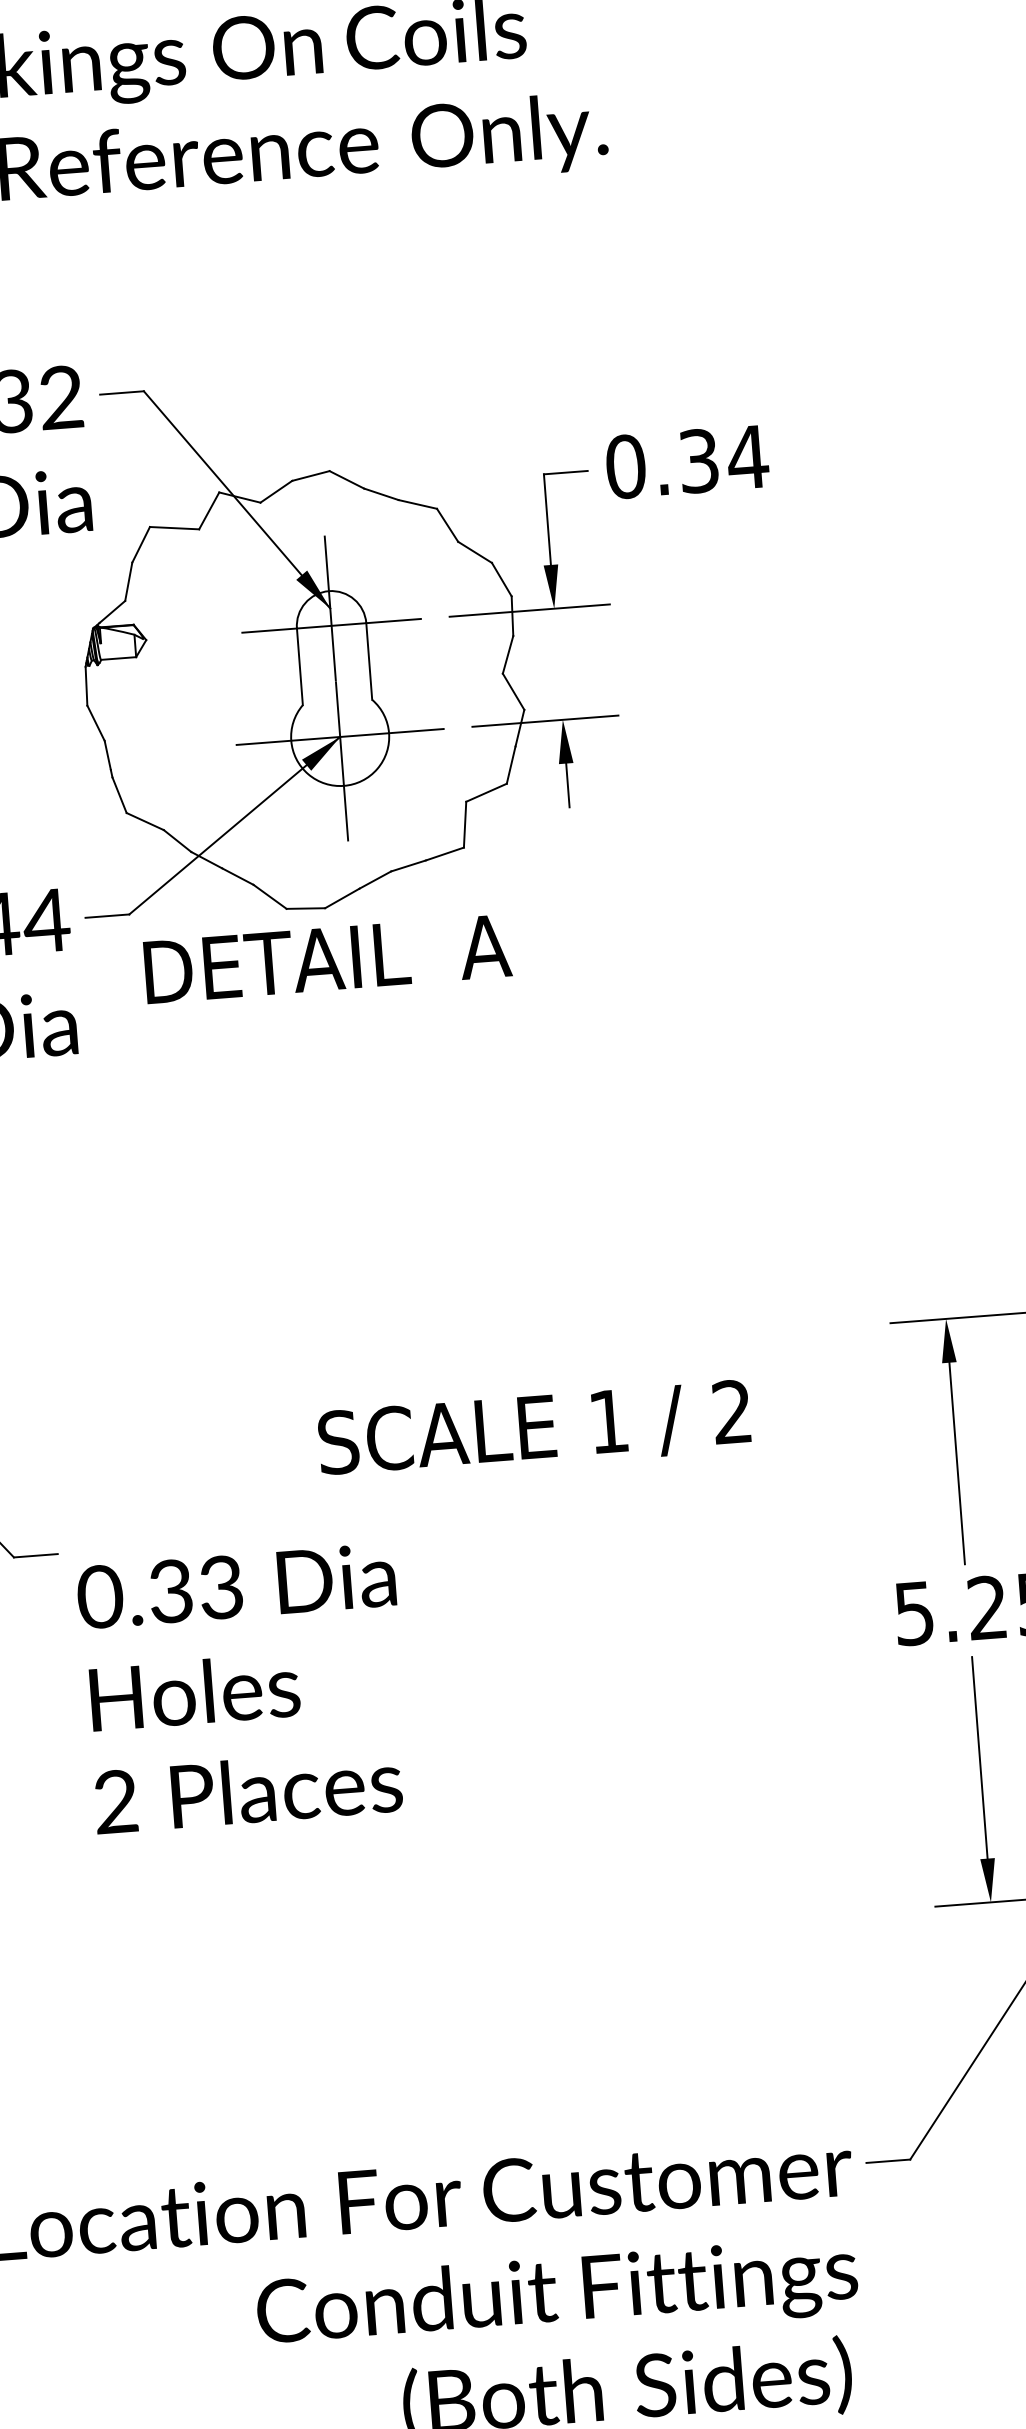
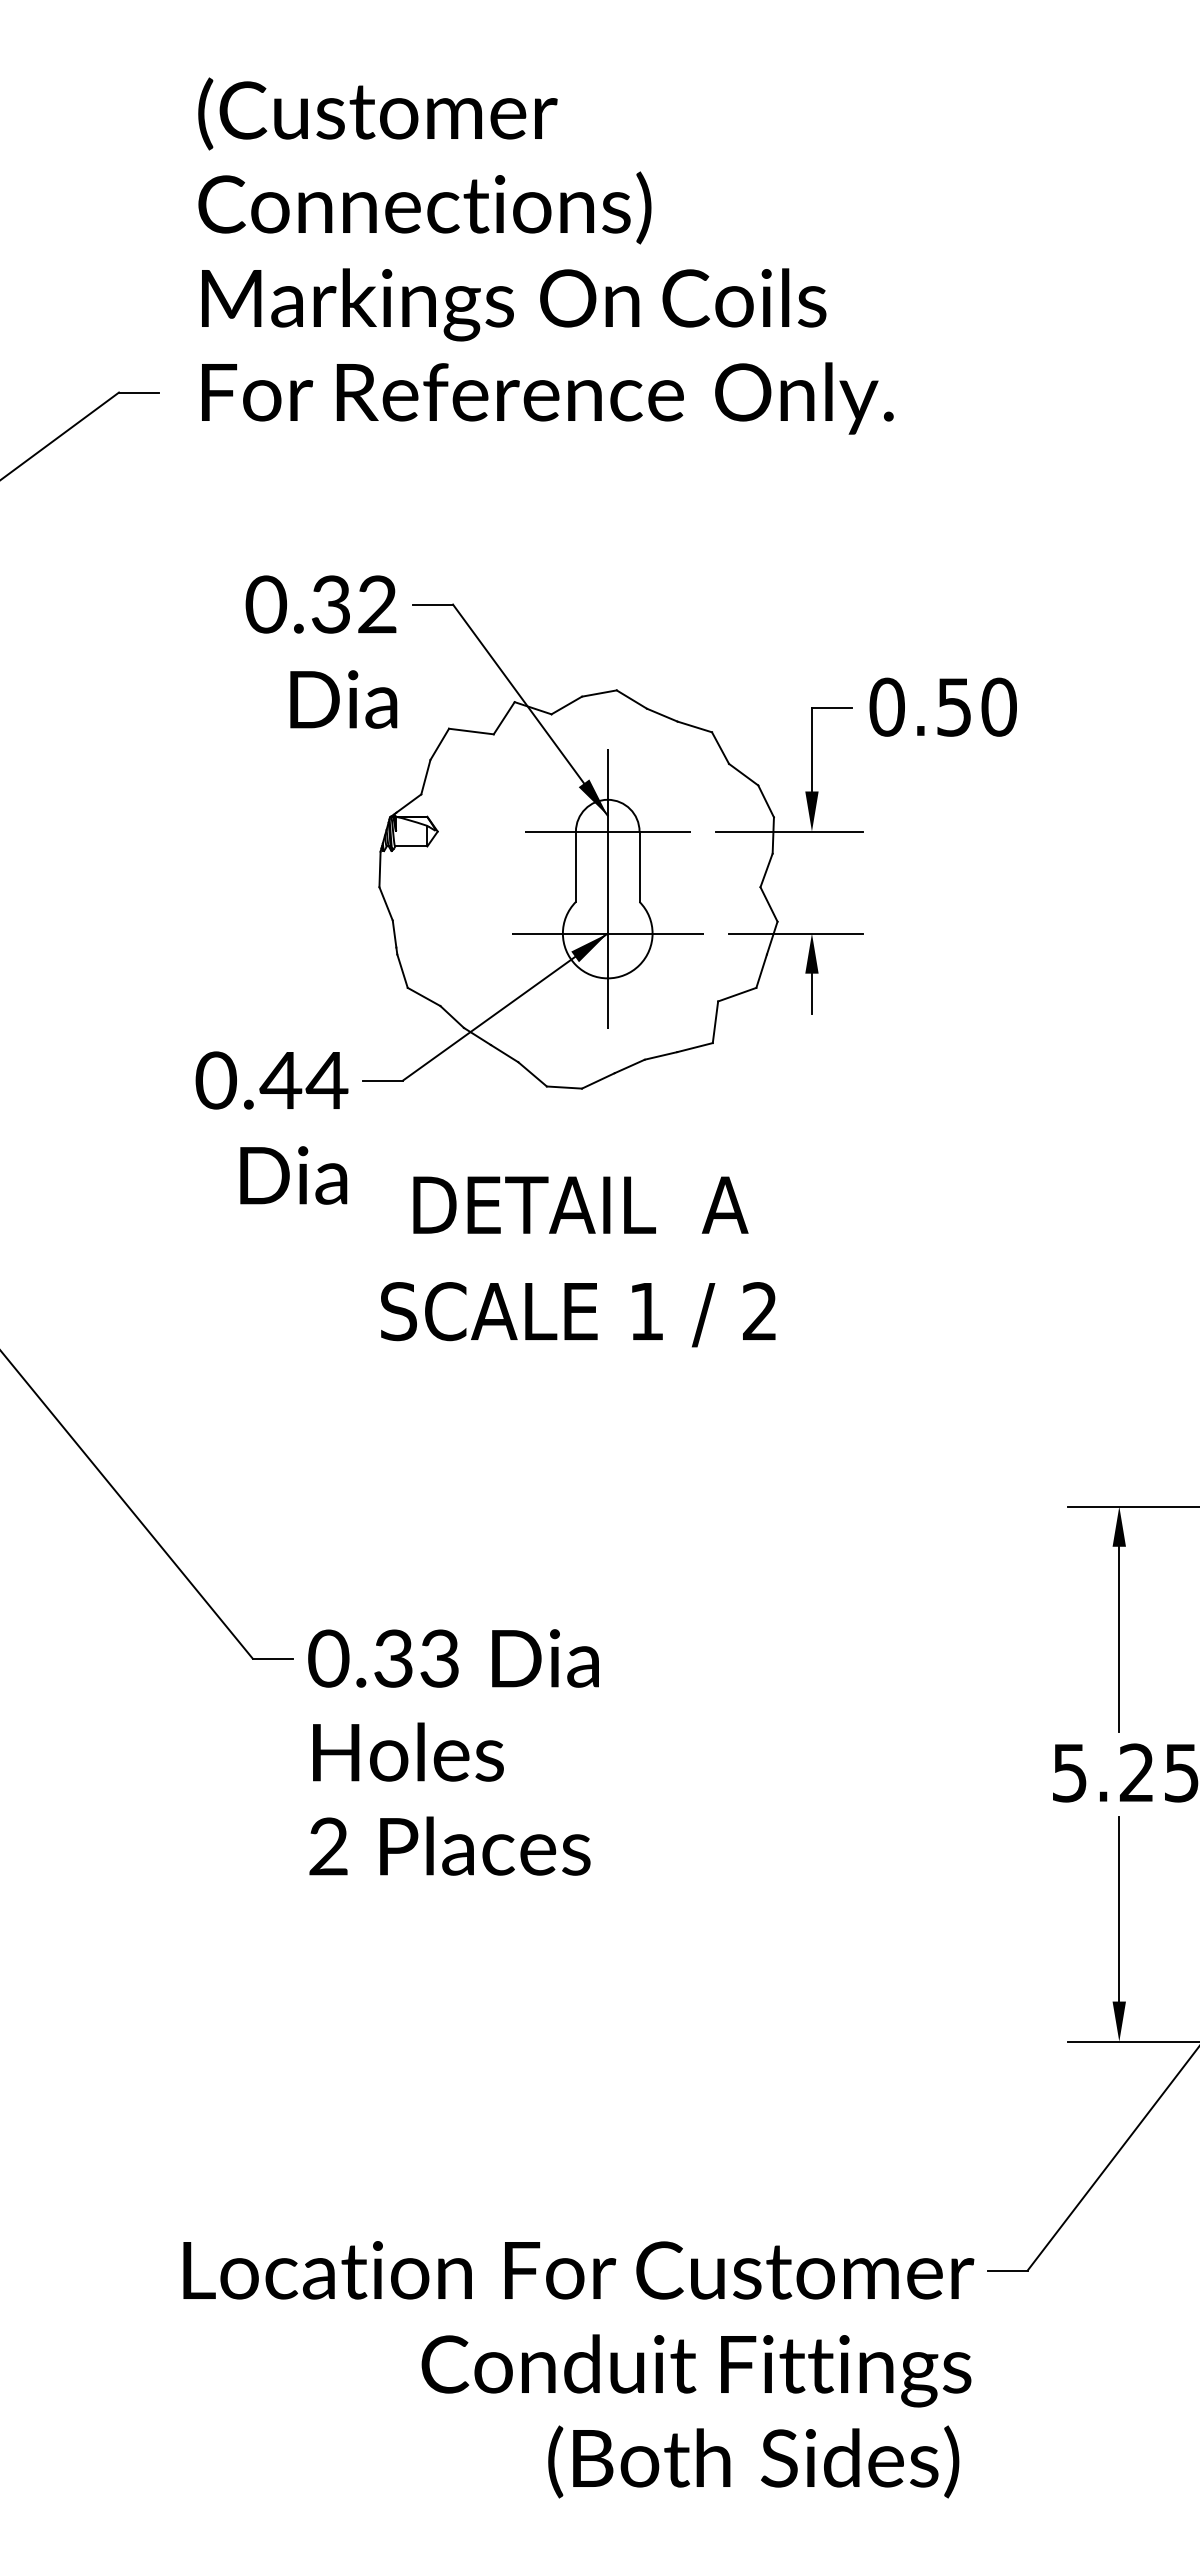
text: (724, 458) -> (977, 706), 0.34 -> 0.50
text: (327, 958) -> (580, 1204), moved
text: (534, 1430) -> (578, 1314), moved
text: (244, 1688) -> (453, 1752), moved

